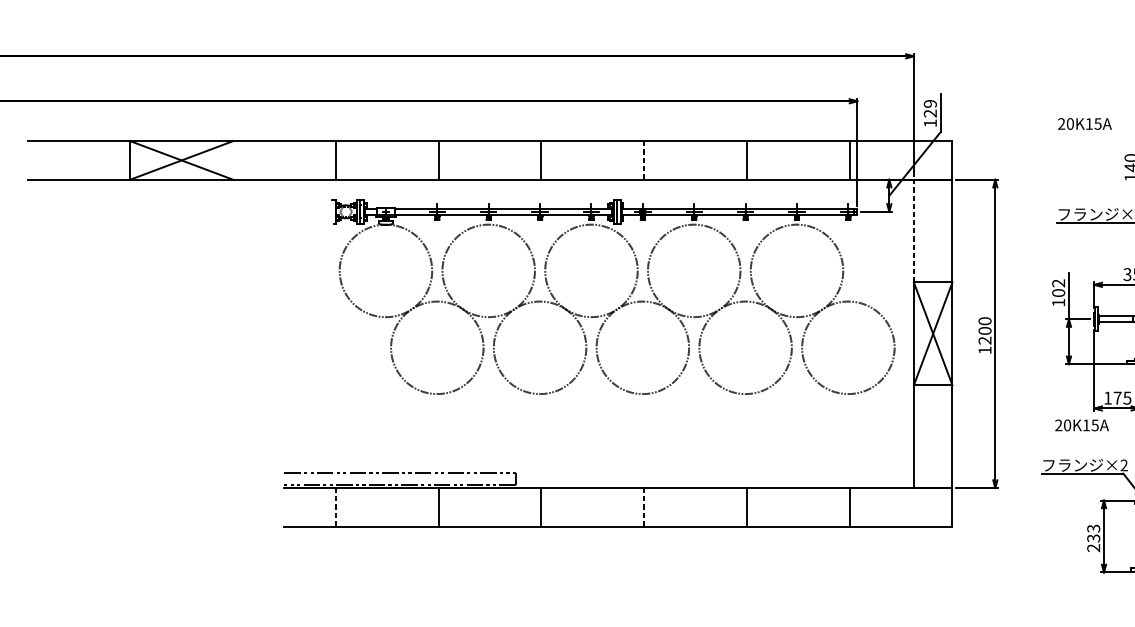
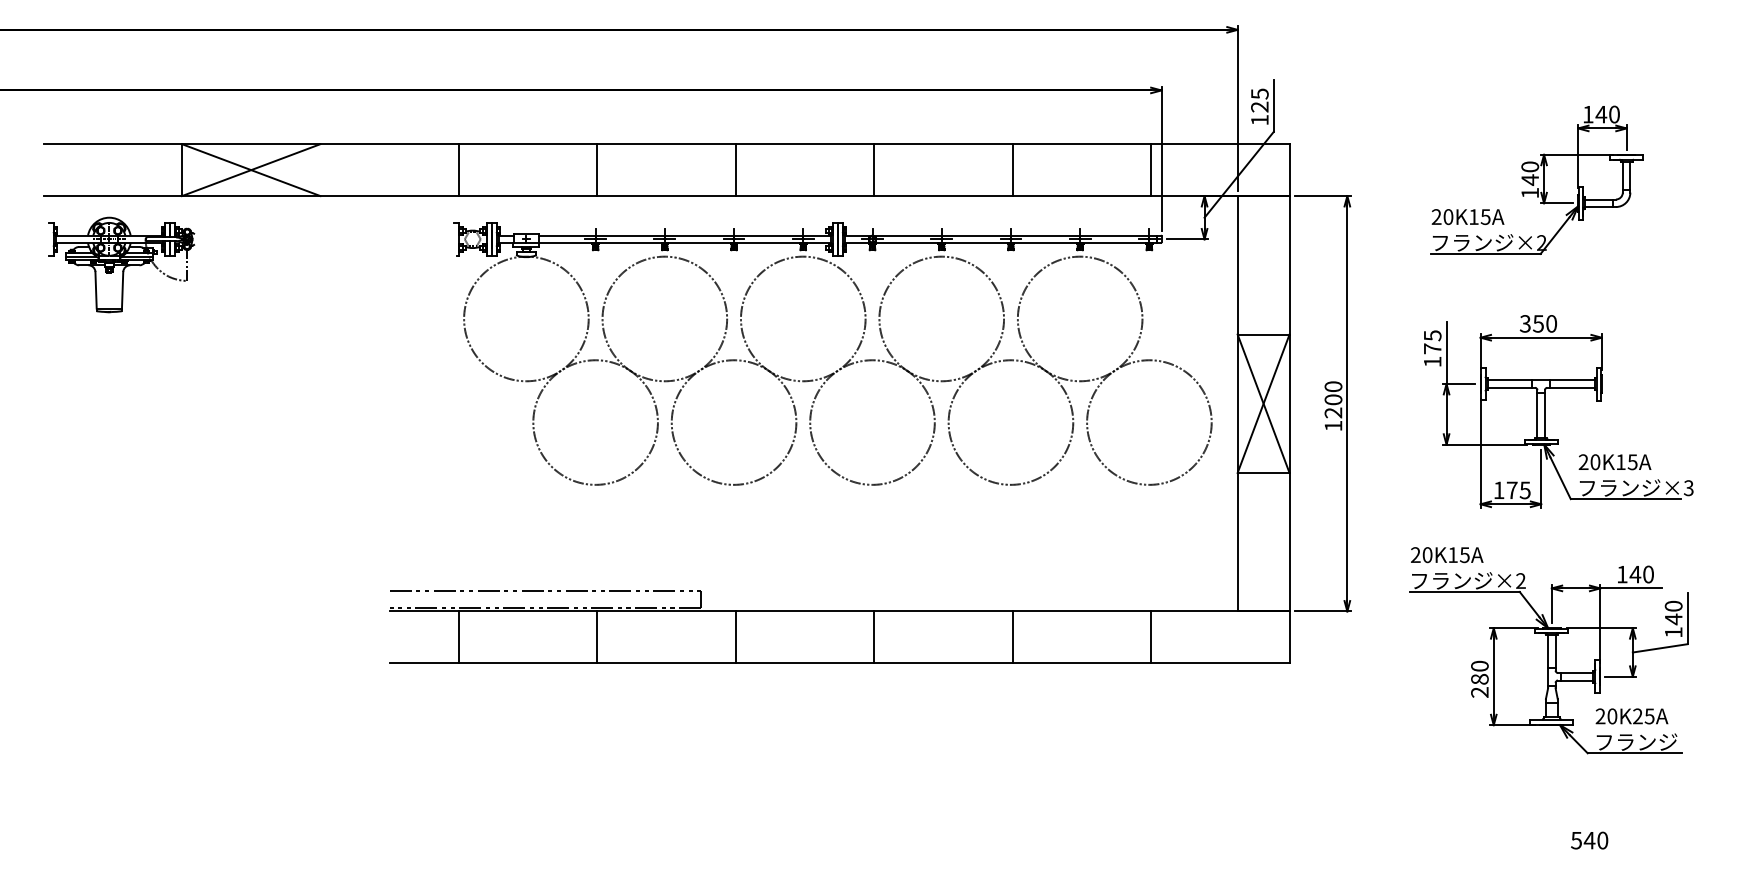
text: (930, 103) -> (1259, 93), 129 -> 125
text: (1084, 124) -> (1467, 217), moved
line: (644, 160) -> (874, 170), dashed -> solid
part: (85, 230) -> (121, 264), added
line: (913, 230) -> (1237, 264), dashed -> solid
text: (1058, 288) -> (1432, 342), 102 -> 175
text: (1082, 425) -> (1447, 555), moved
line: (335, 507) -> (458, 637), dashed -> solid
line: (644, 507) -> (874, 637), dashed -> solid
text: (1093, 533) -> (1479, 672), 233 -> 280

